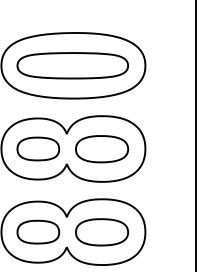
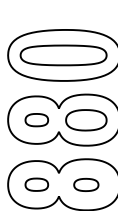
part: (38, 148) -> (36, 119), size x0.7
part: (38, 231) -> (36, 184), size x0.7
part: (101, 232) -> (85, 185), size x0.6

